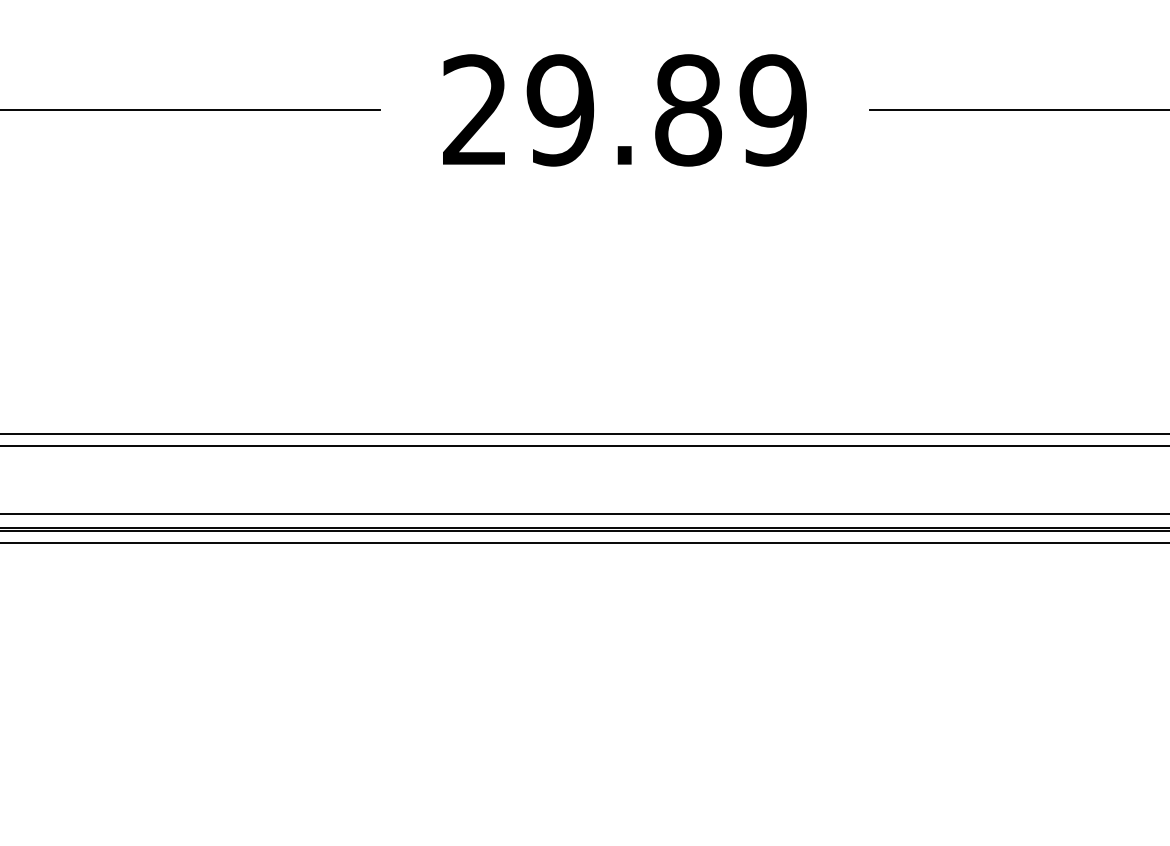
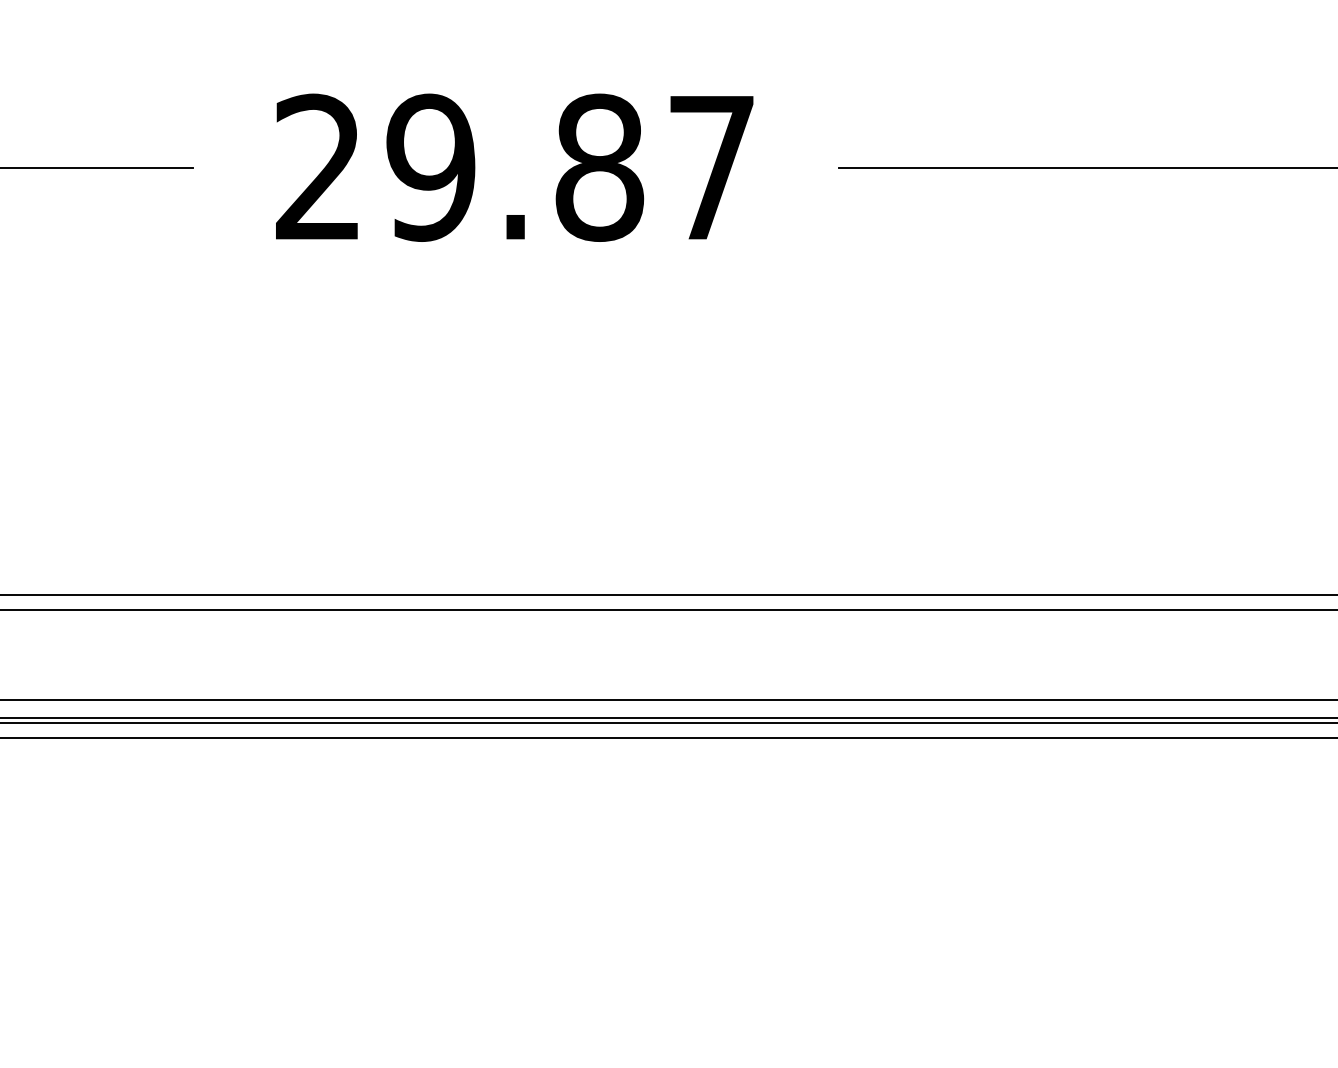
text: (772, 110) -> (710, 167), 29.89 -> 29.87

